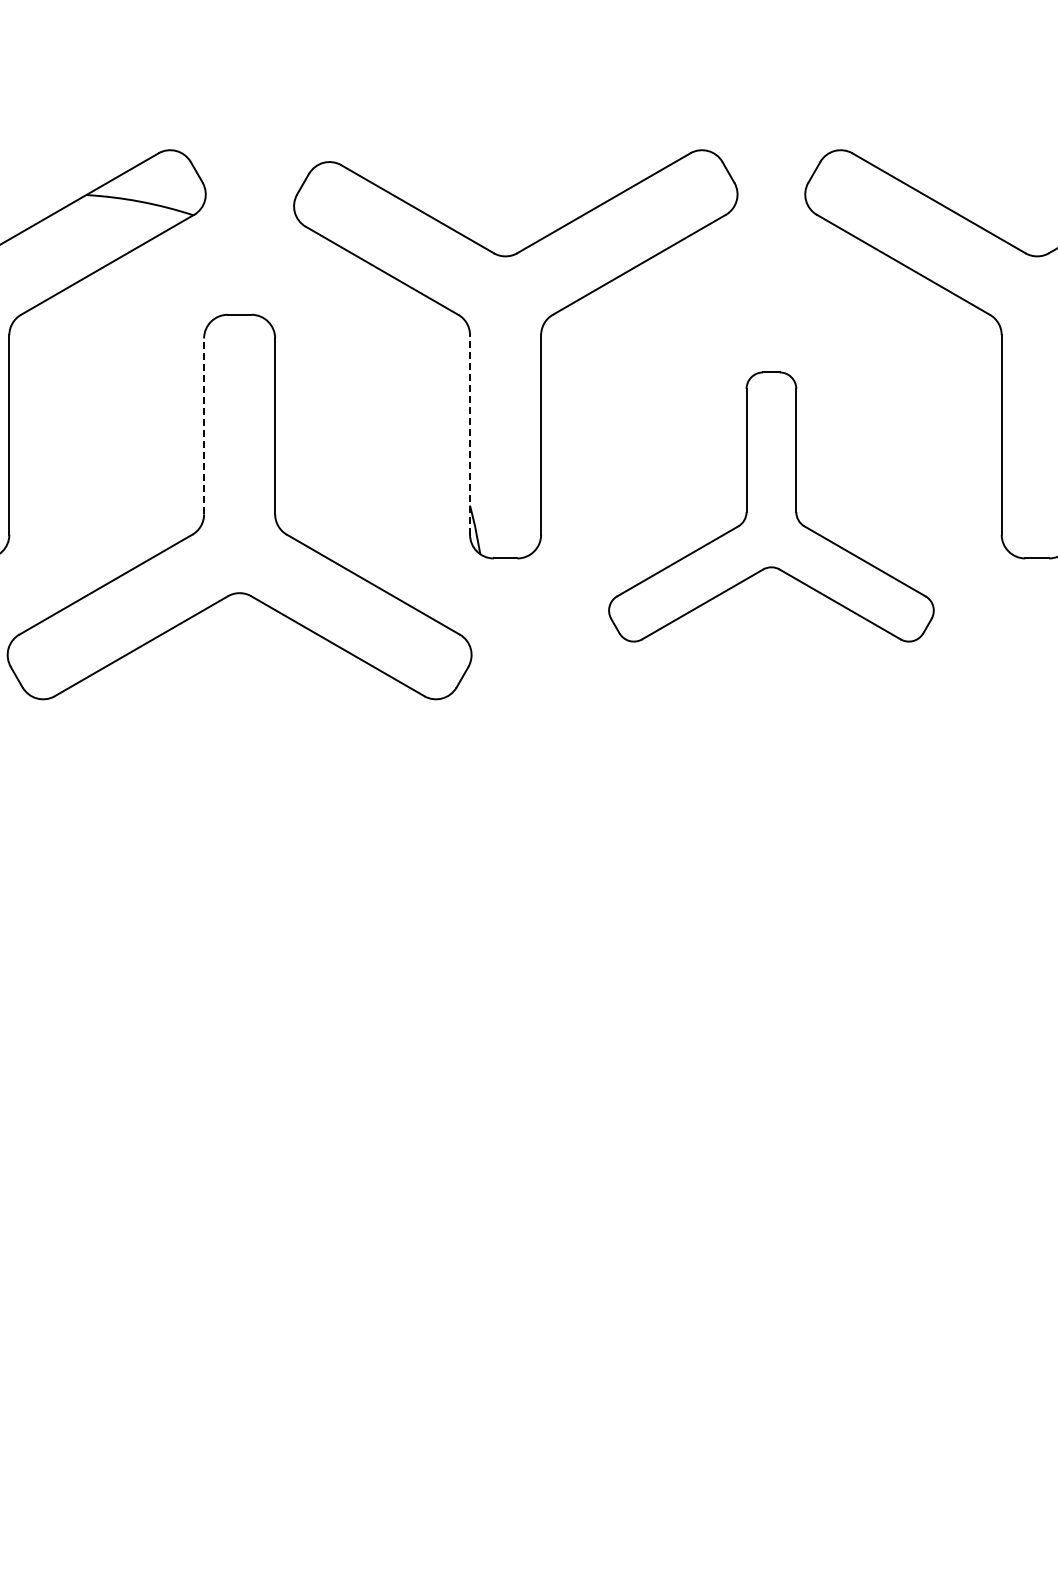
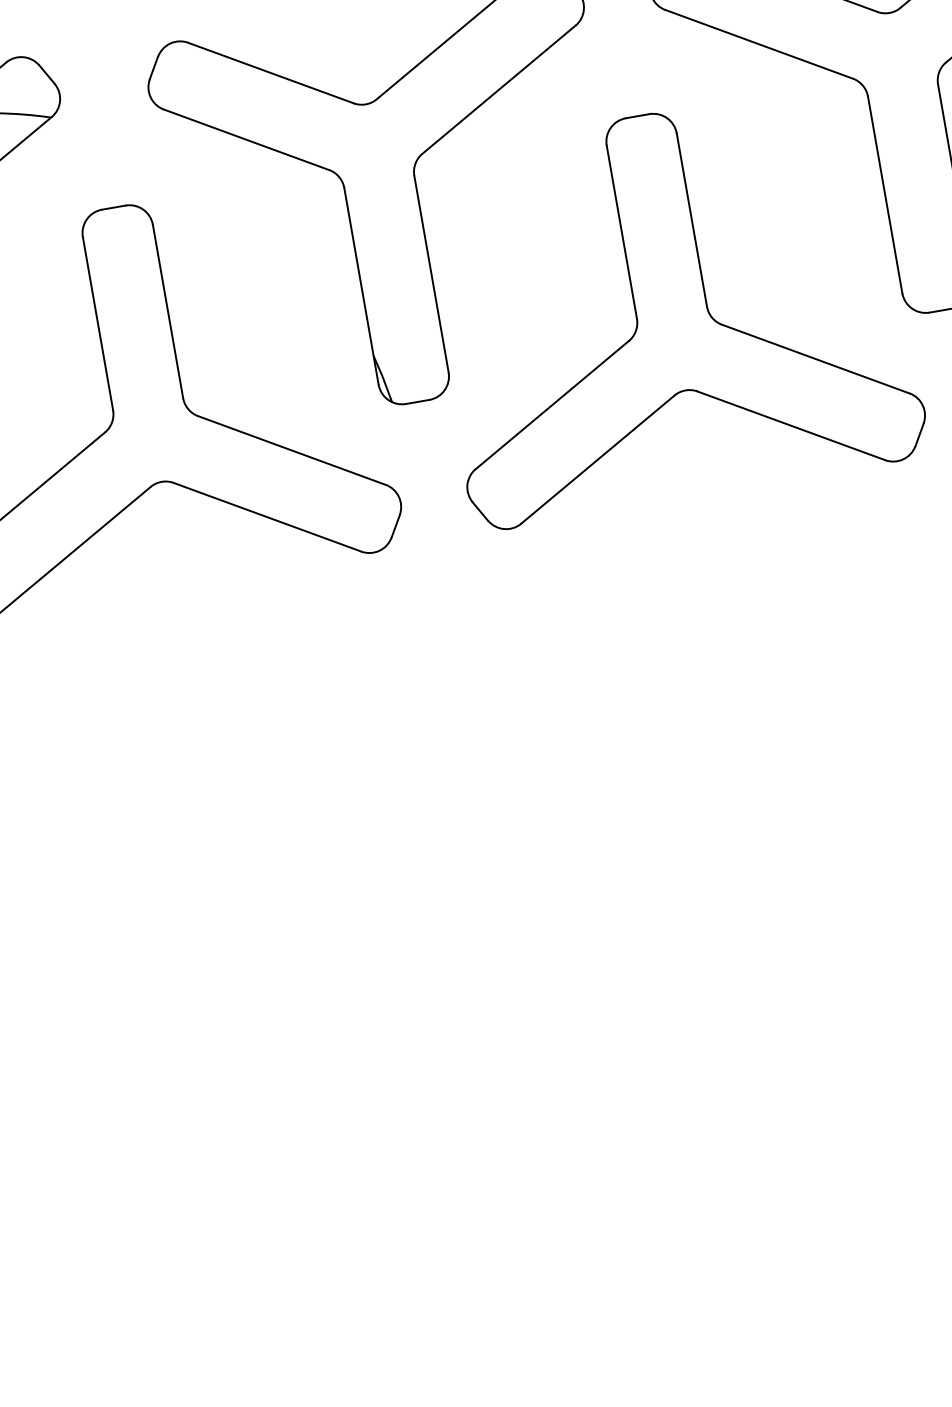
line: (204, 426) -> (98, 323), dashed -> solid
line: (470, 435) -> (362, 286), dashed -> solid
part: (771, 506) -> (670, 305), size x1.43

